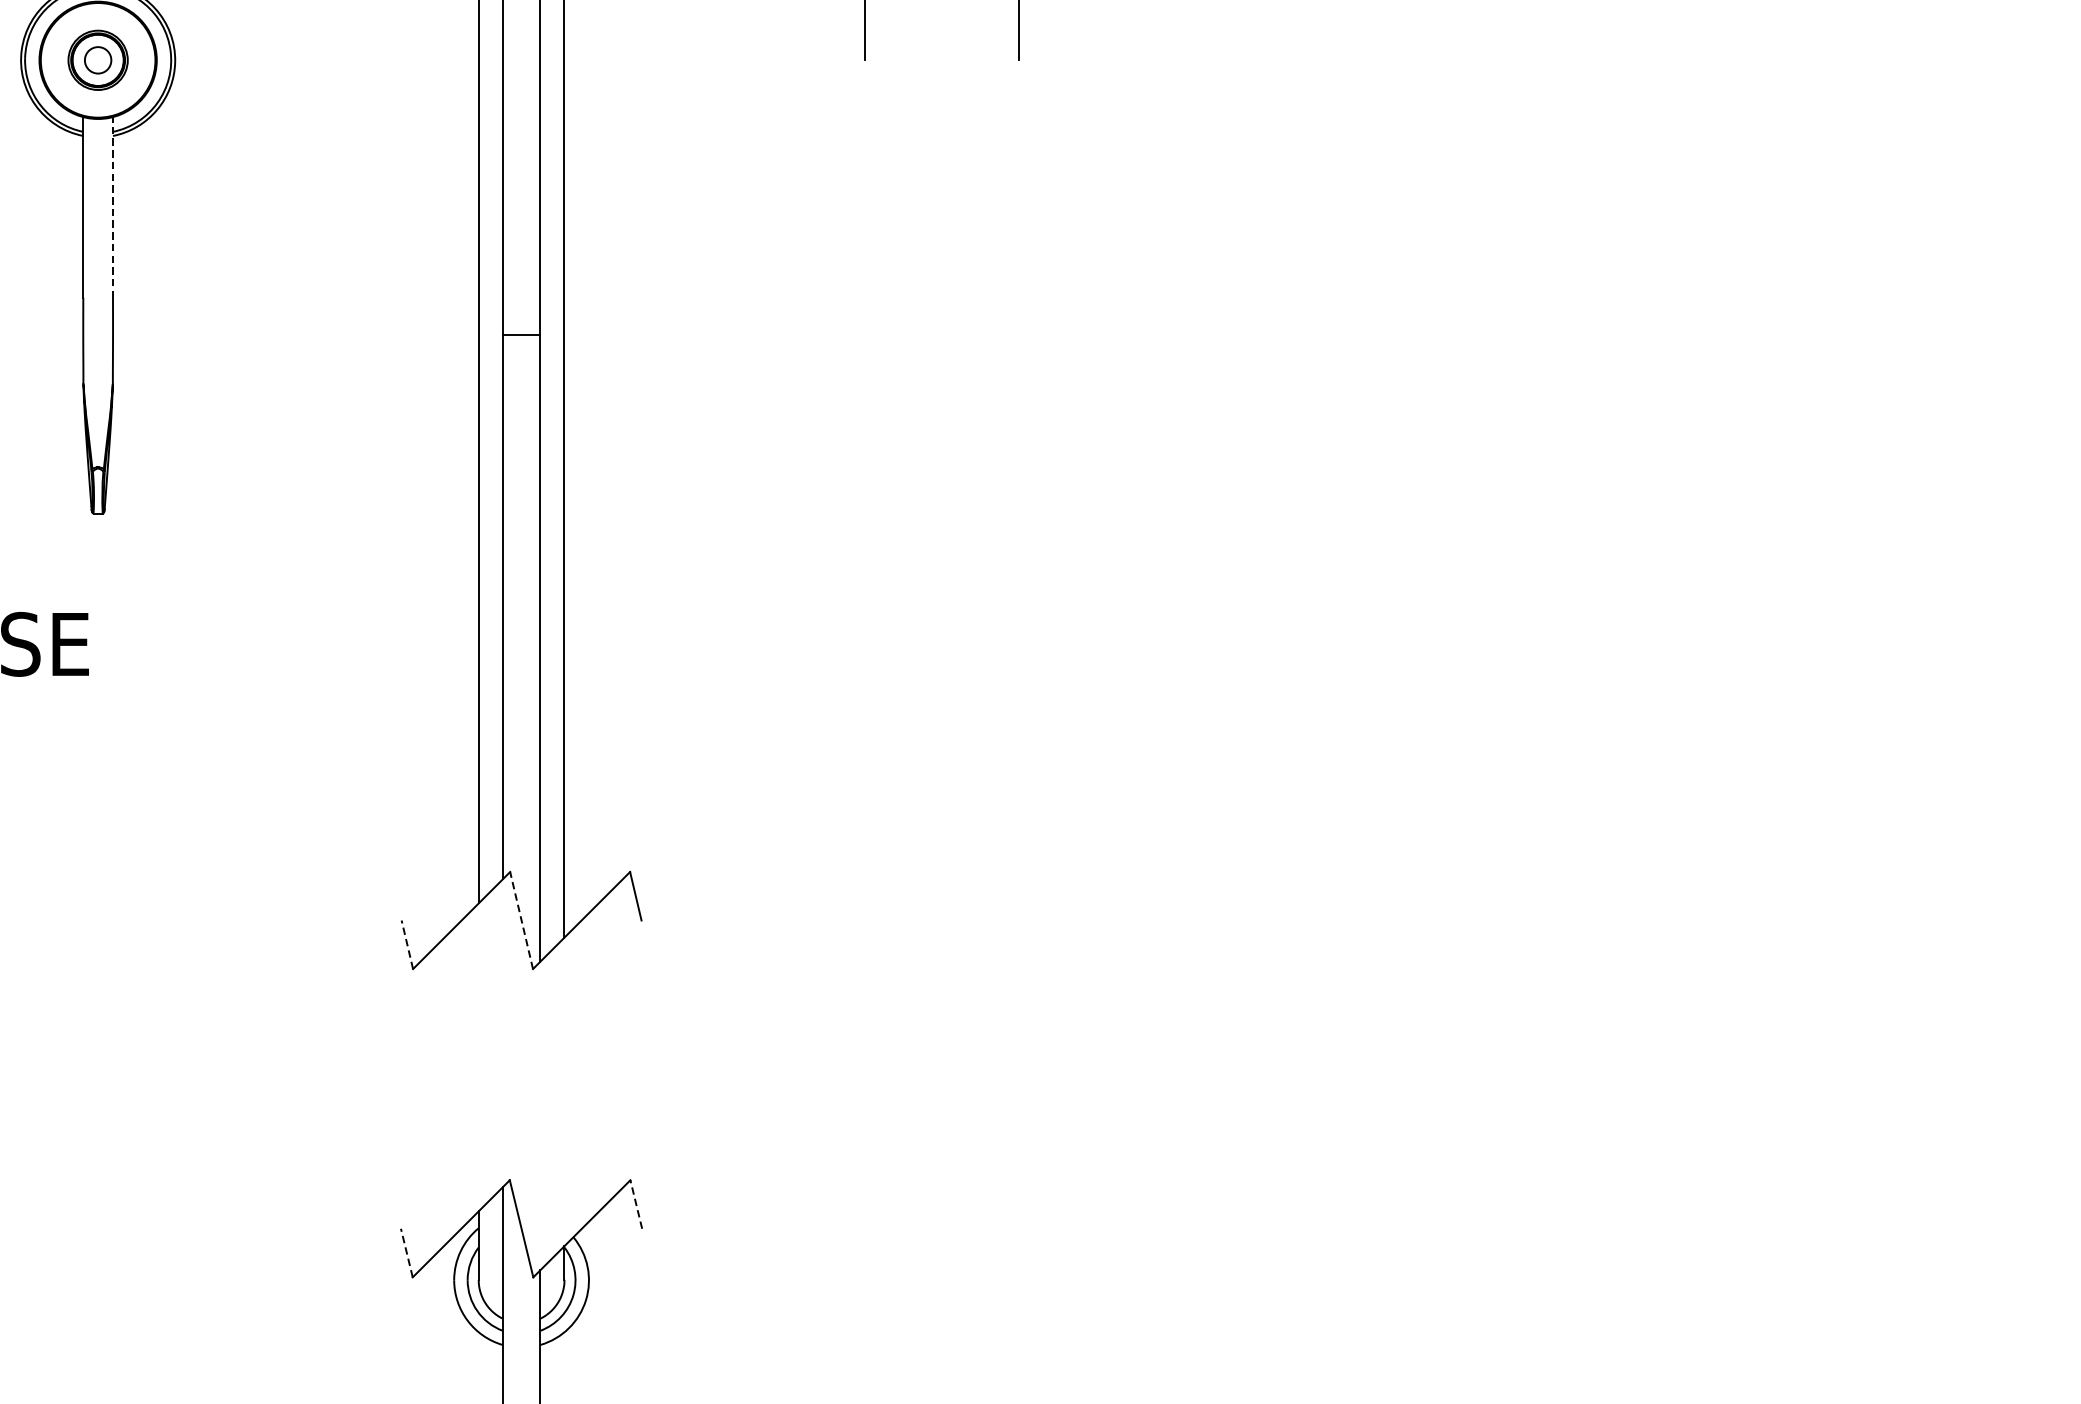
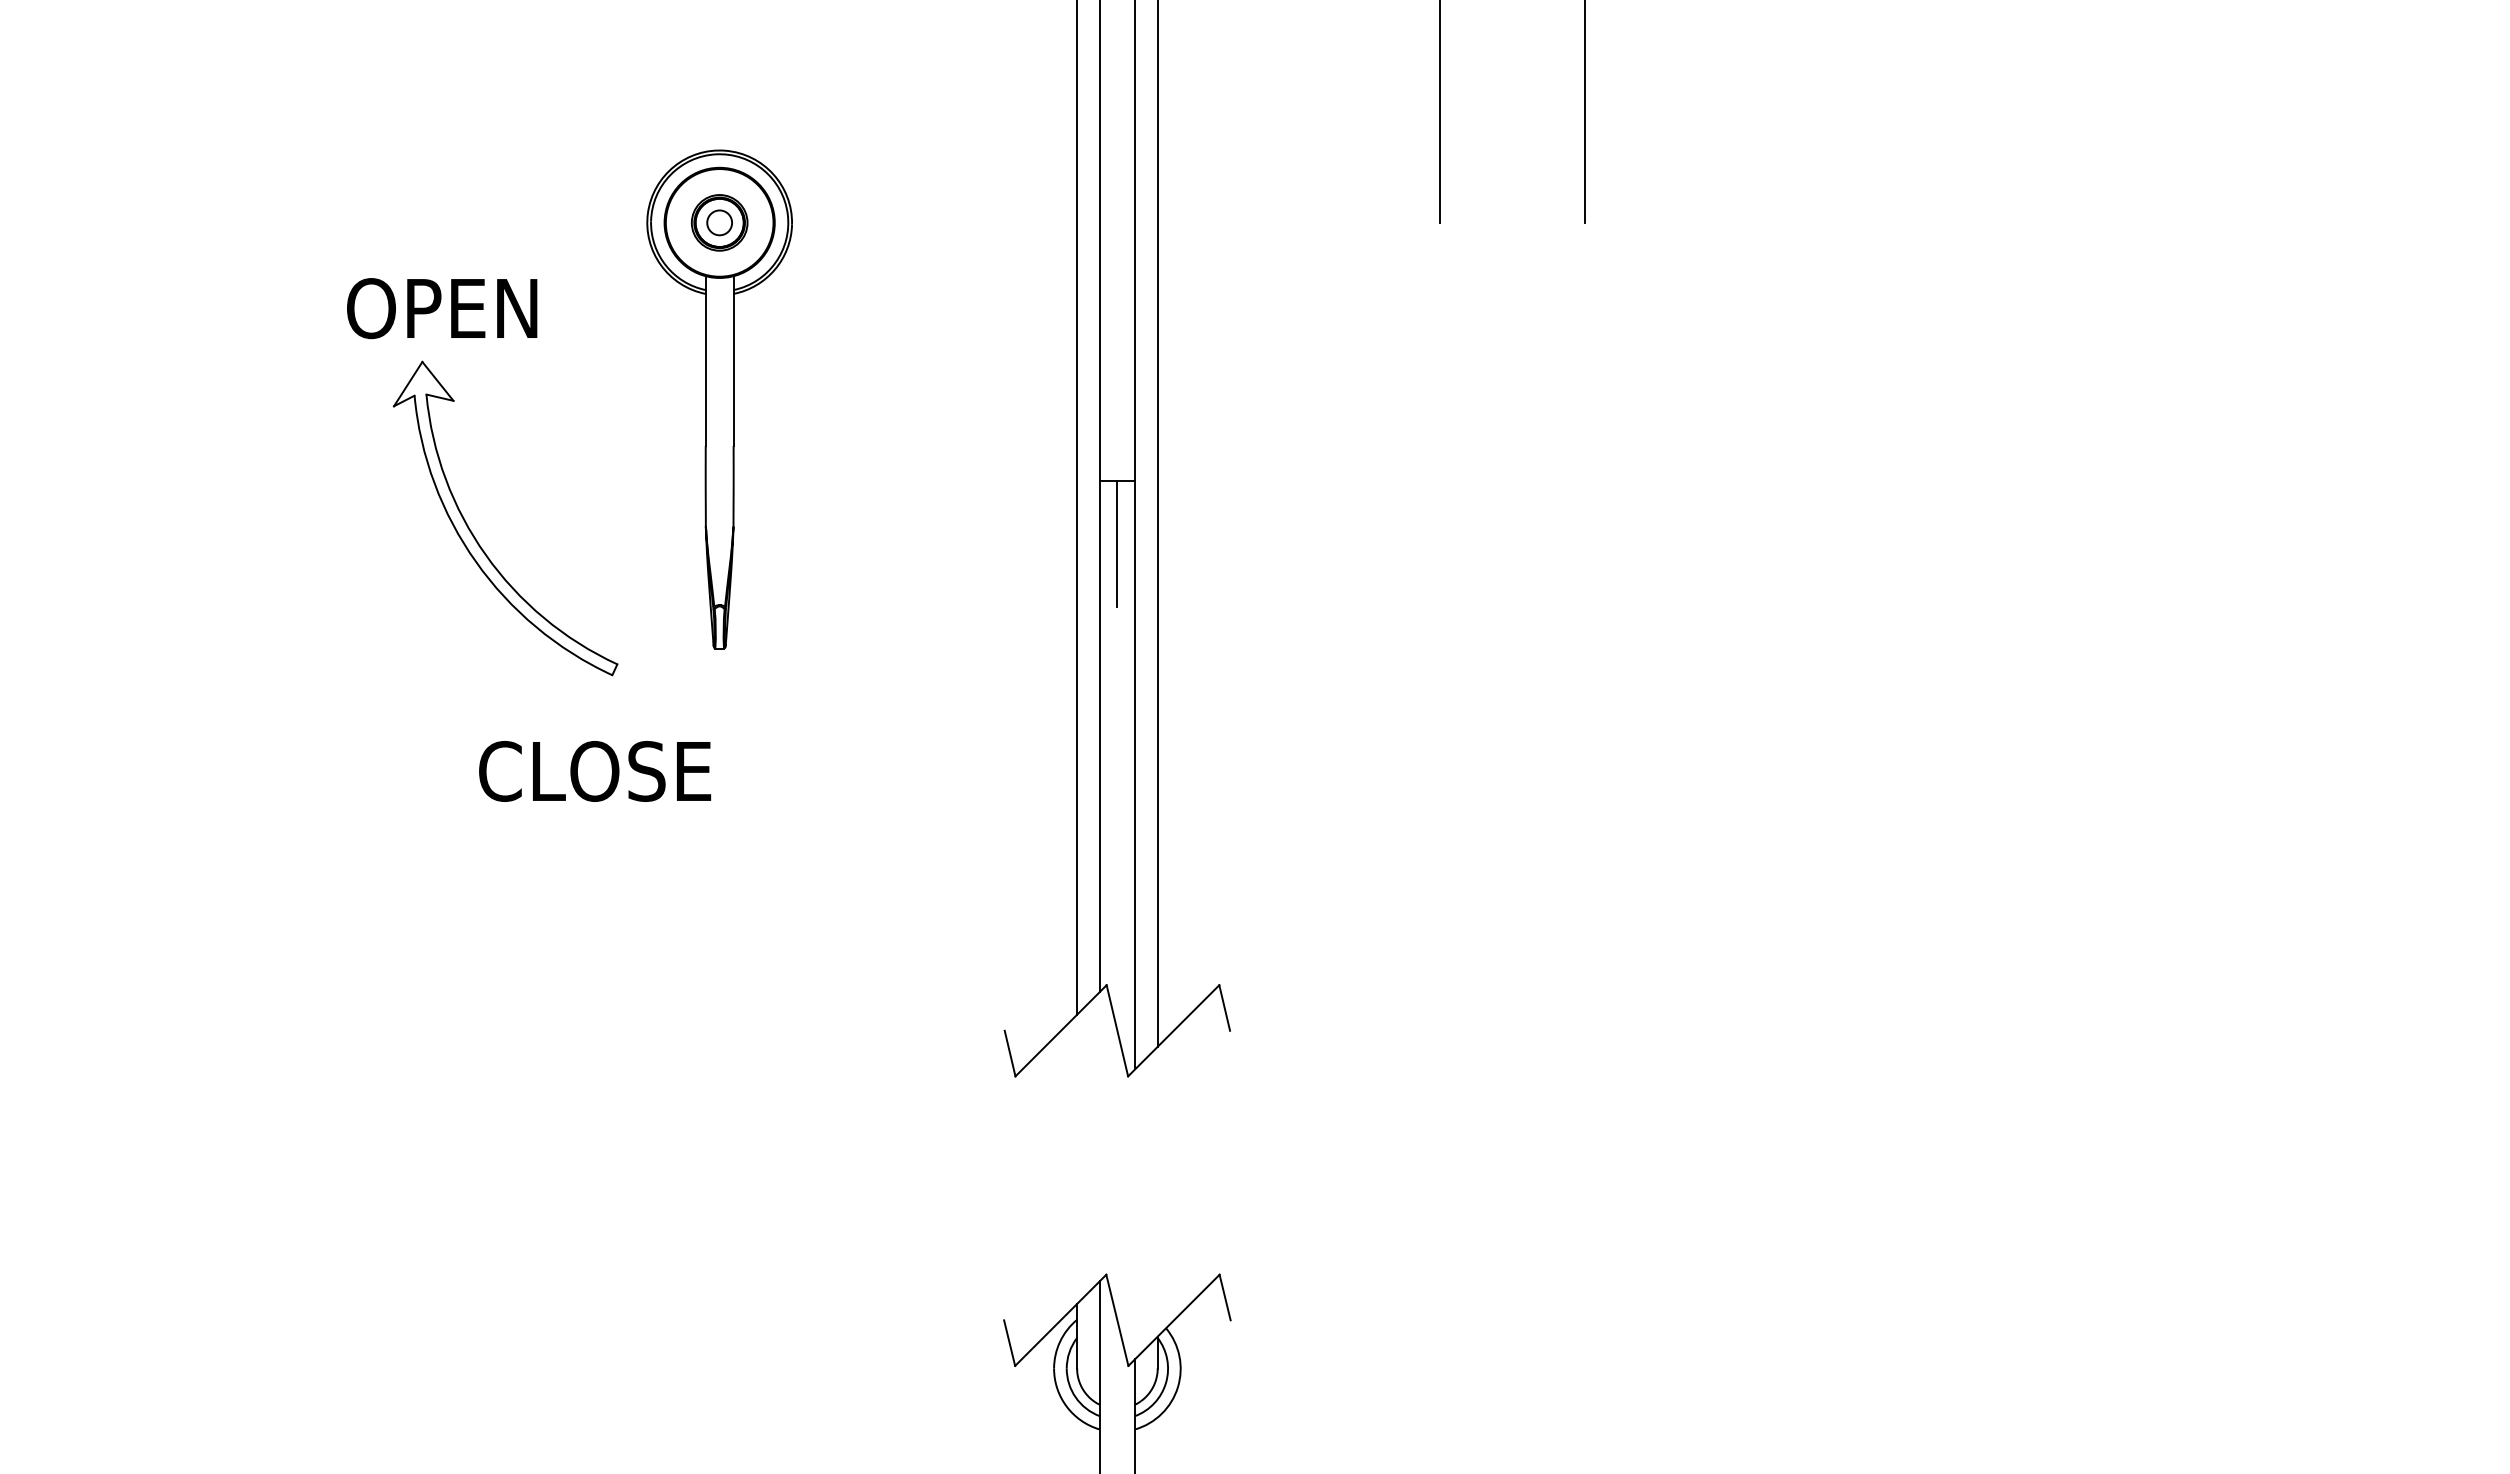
line: (112, 206) -> (733, 360), dashed -> solid
line: (521, 401) -> (1117, 543), added
line: (521, 920) -> (1117, 1030), dashed -> solid
line: (407, 944) -> (1010, 1053), dashed -> solid
line: (636, 1204) -> (1225, 1297), dashed -> solid
line: (406, 1252) -> (1009, 1342), dashed -> solid

